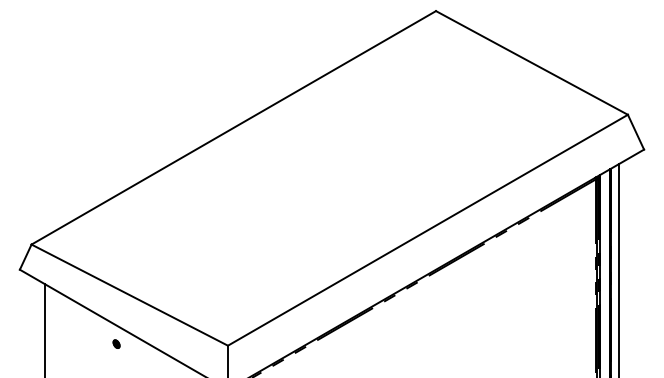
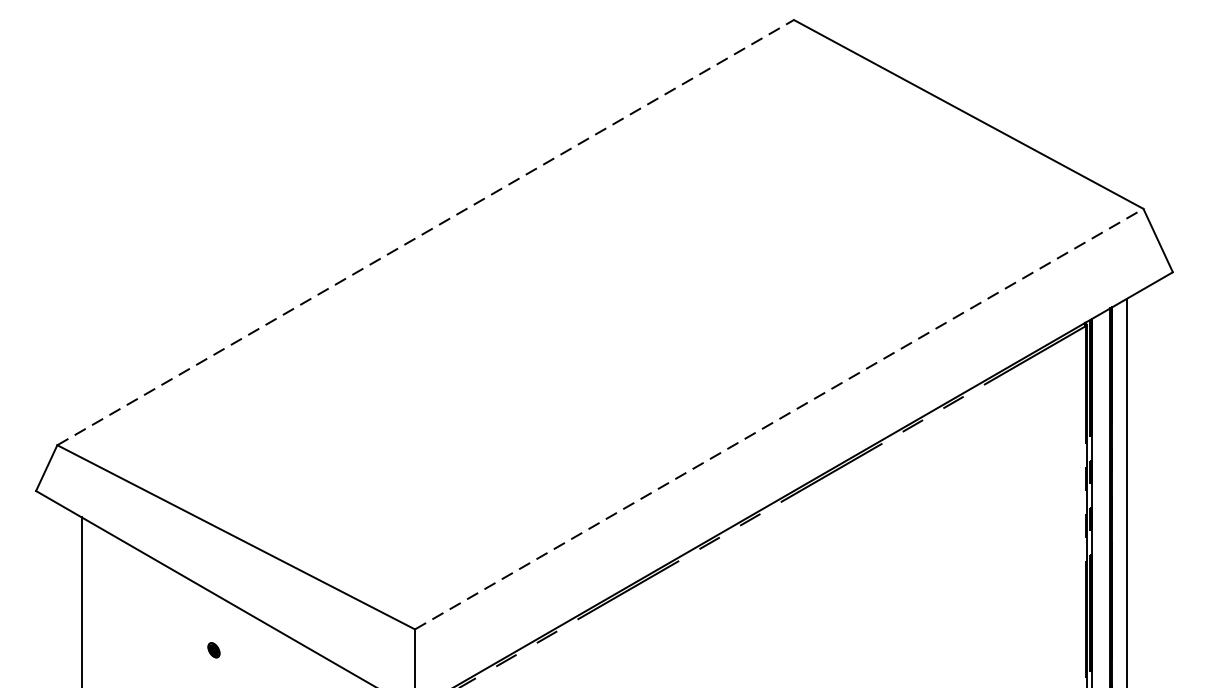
line: (234, 127) -> (426, 231), solid -> dashed
line: (427, 230) -> (778, 419), solid -> dashed
part: (116, 343) -> (213, 649), moved

